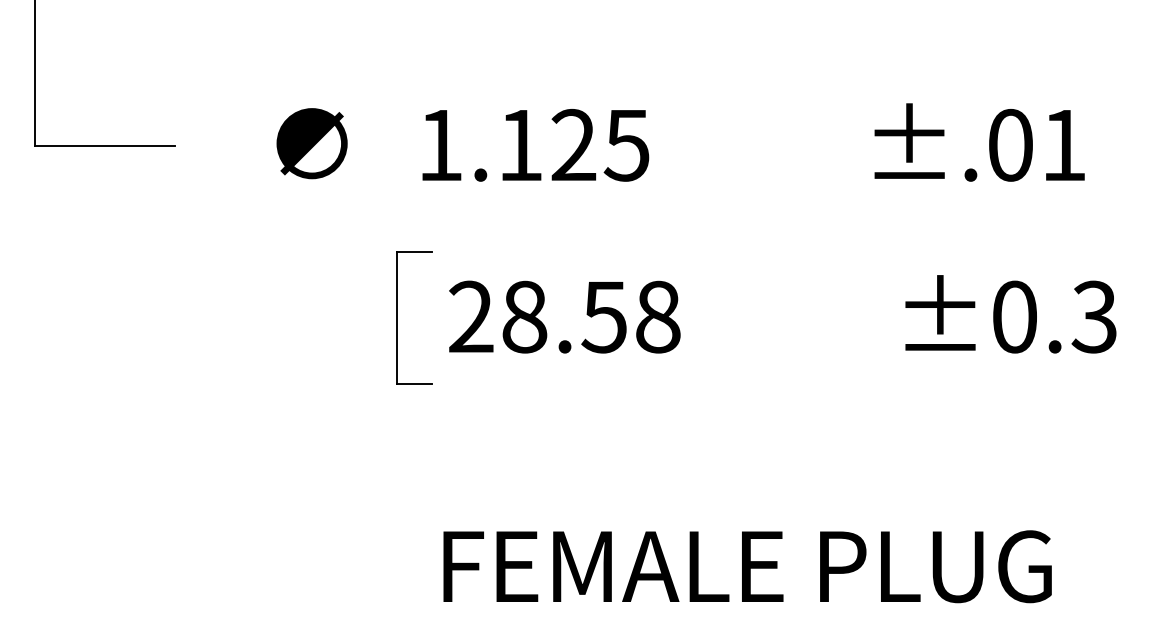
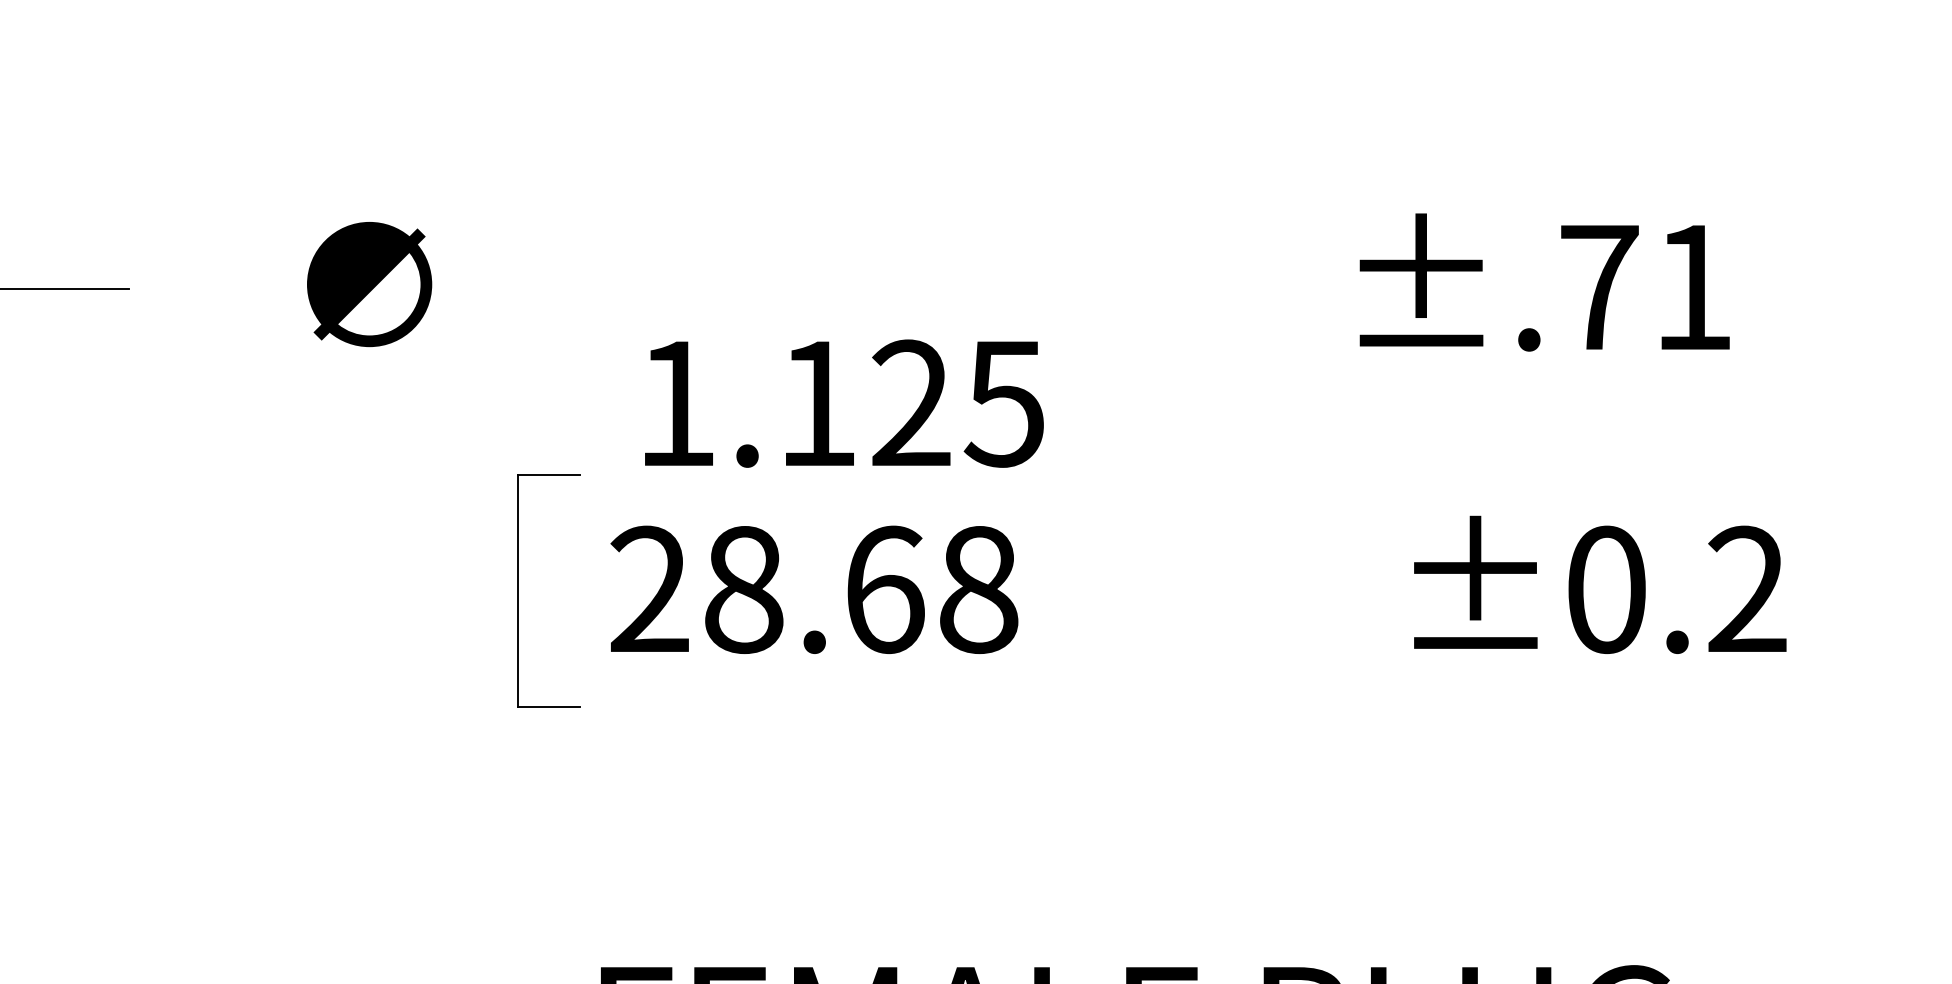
text: (535, 145) -> (843, 403), moved
text: (1011, 145) -> (1600, 287), ±.01 -> ±.71
text: (604, 316) -> (884, 588), 28.58 -> 28.68
text: (1093, 317) -> (1745, 590), ±0.3 -> ±0.2

